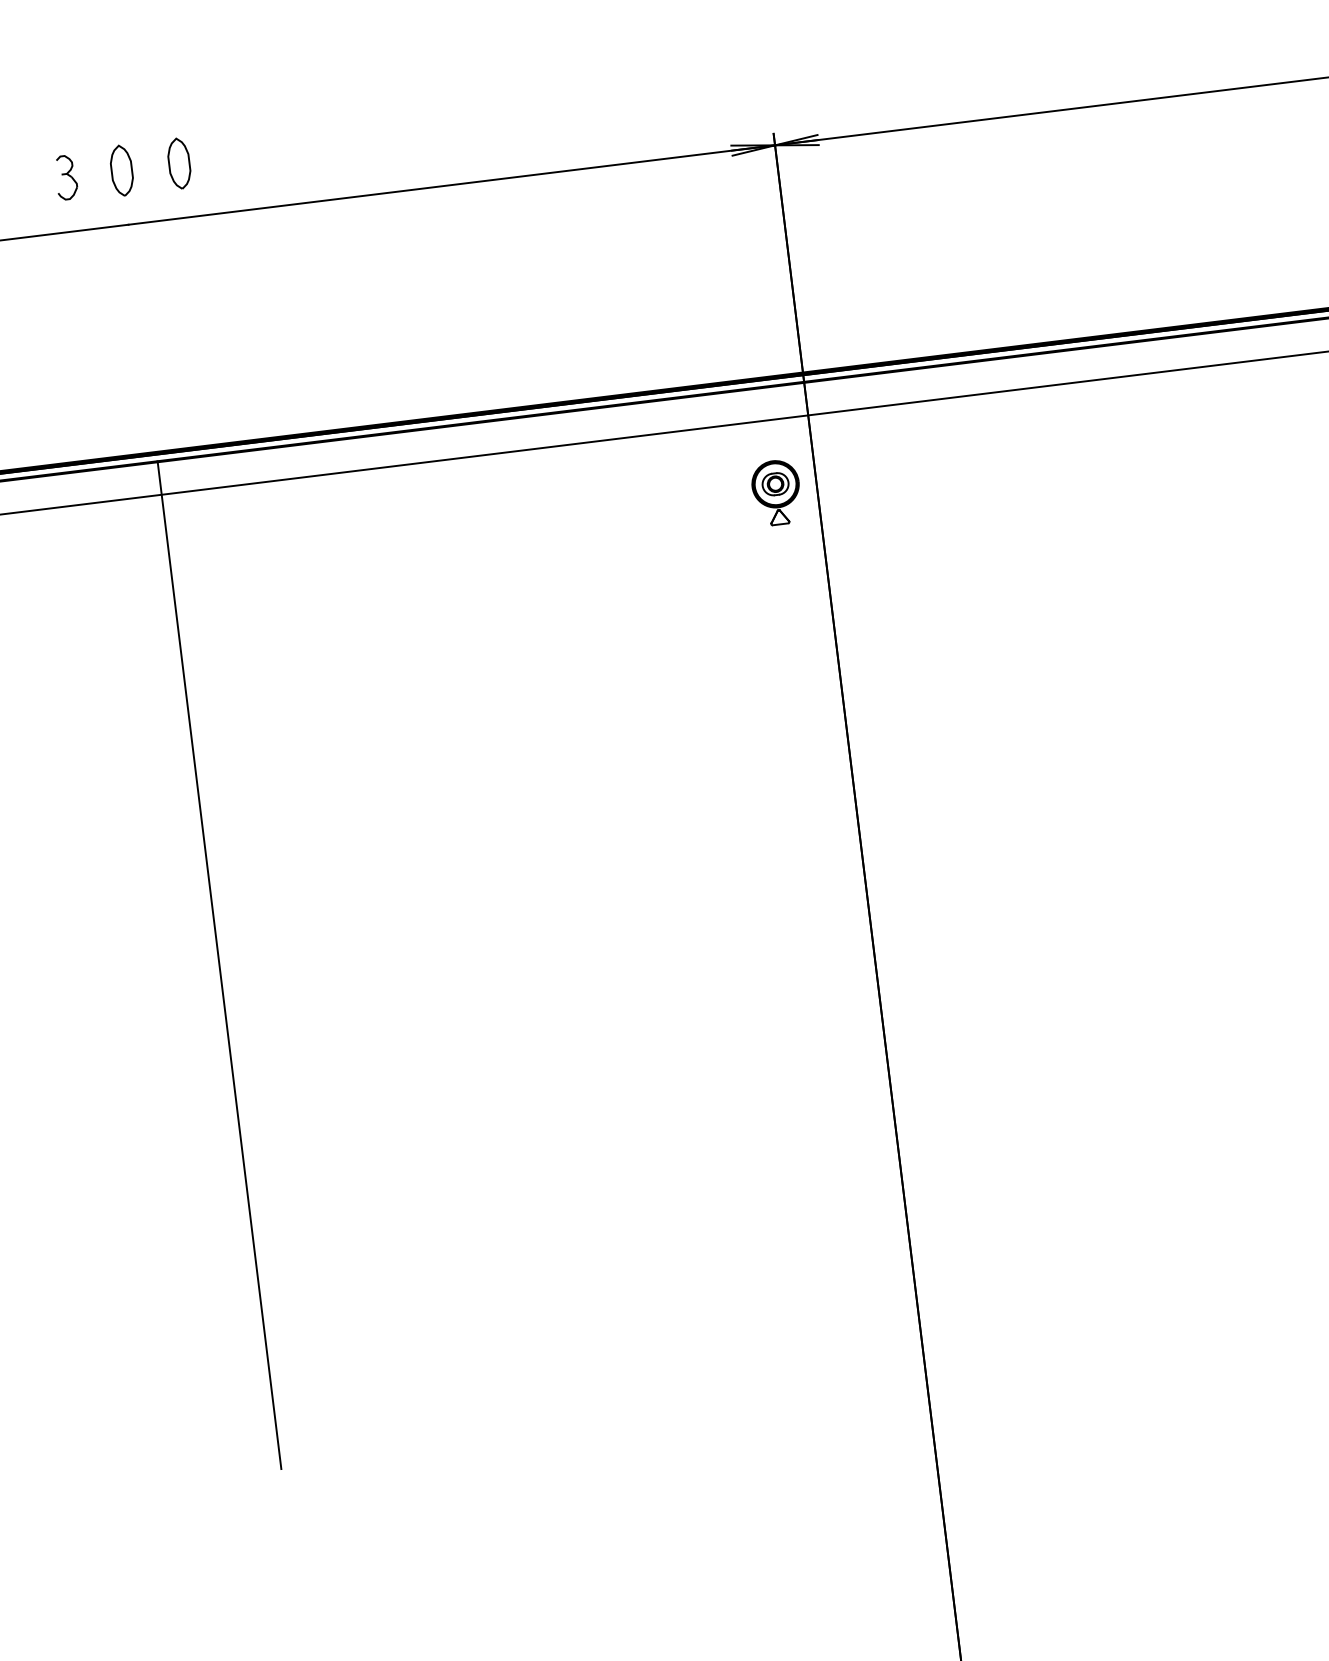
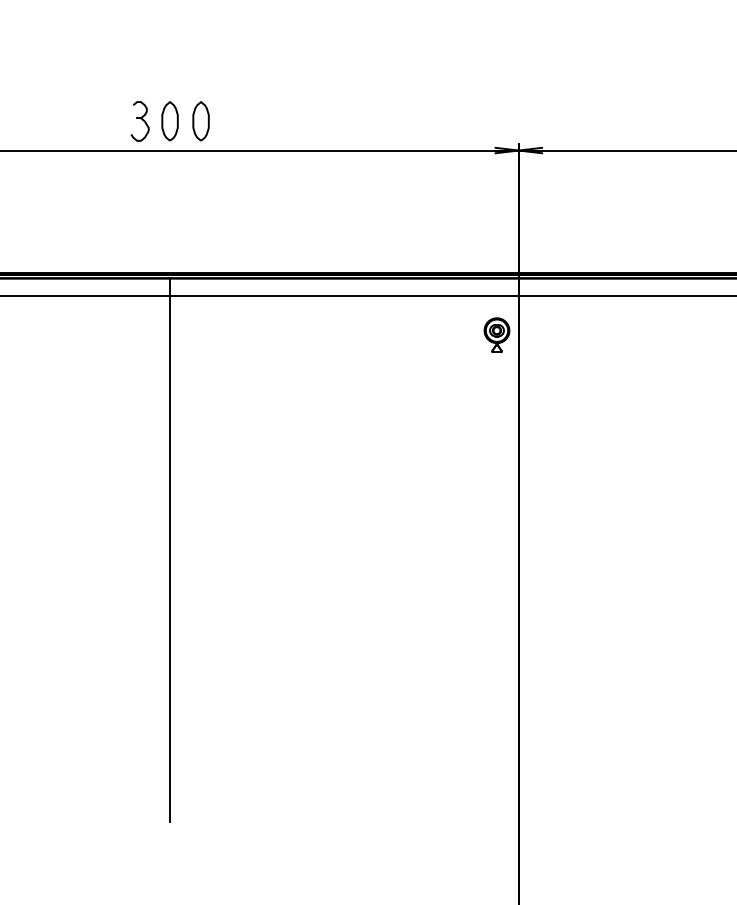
part: (178, 163) -> (200, 121), size x1.43
part: (120, 171) -> (169, 121), size x1.43
part: (65, 177) -> (139, 121), size x1.67

